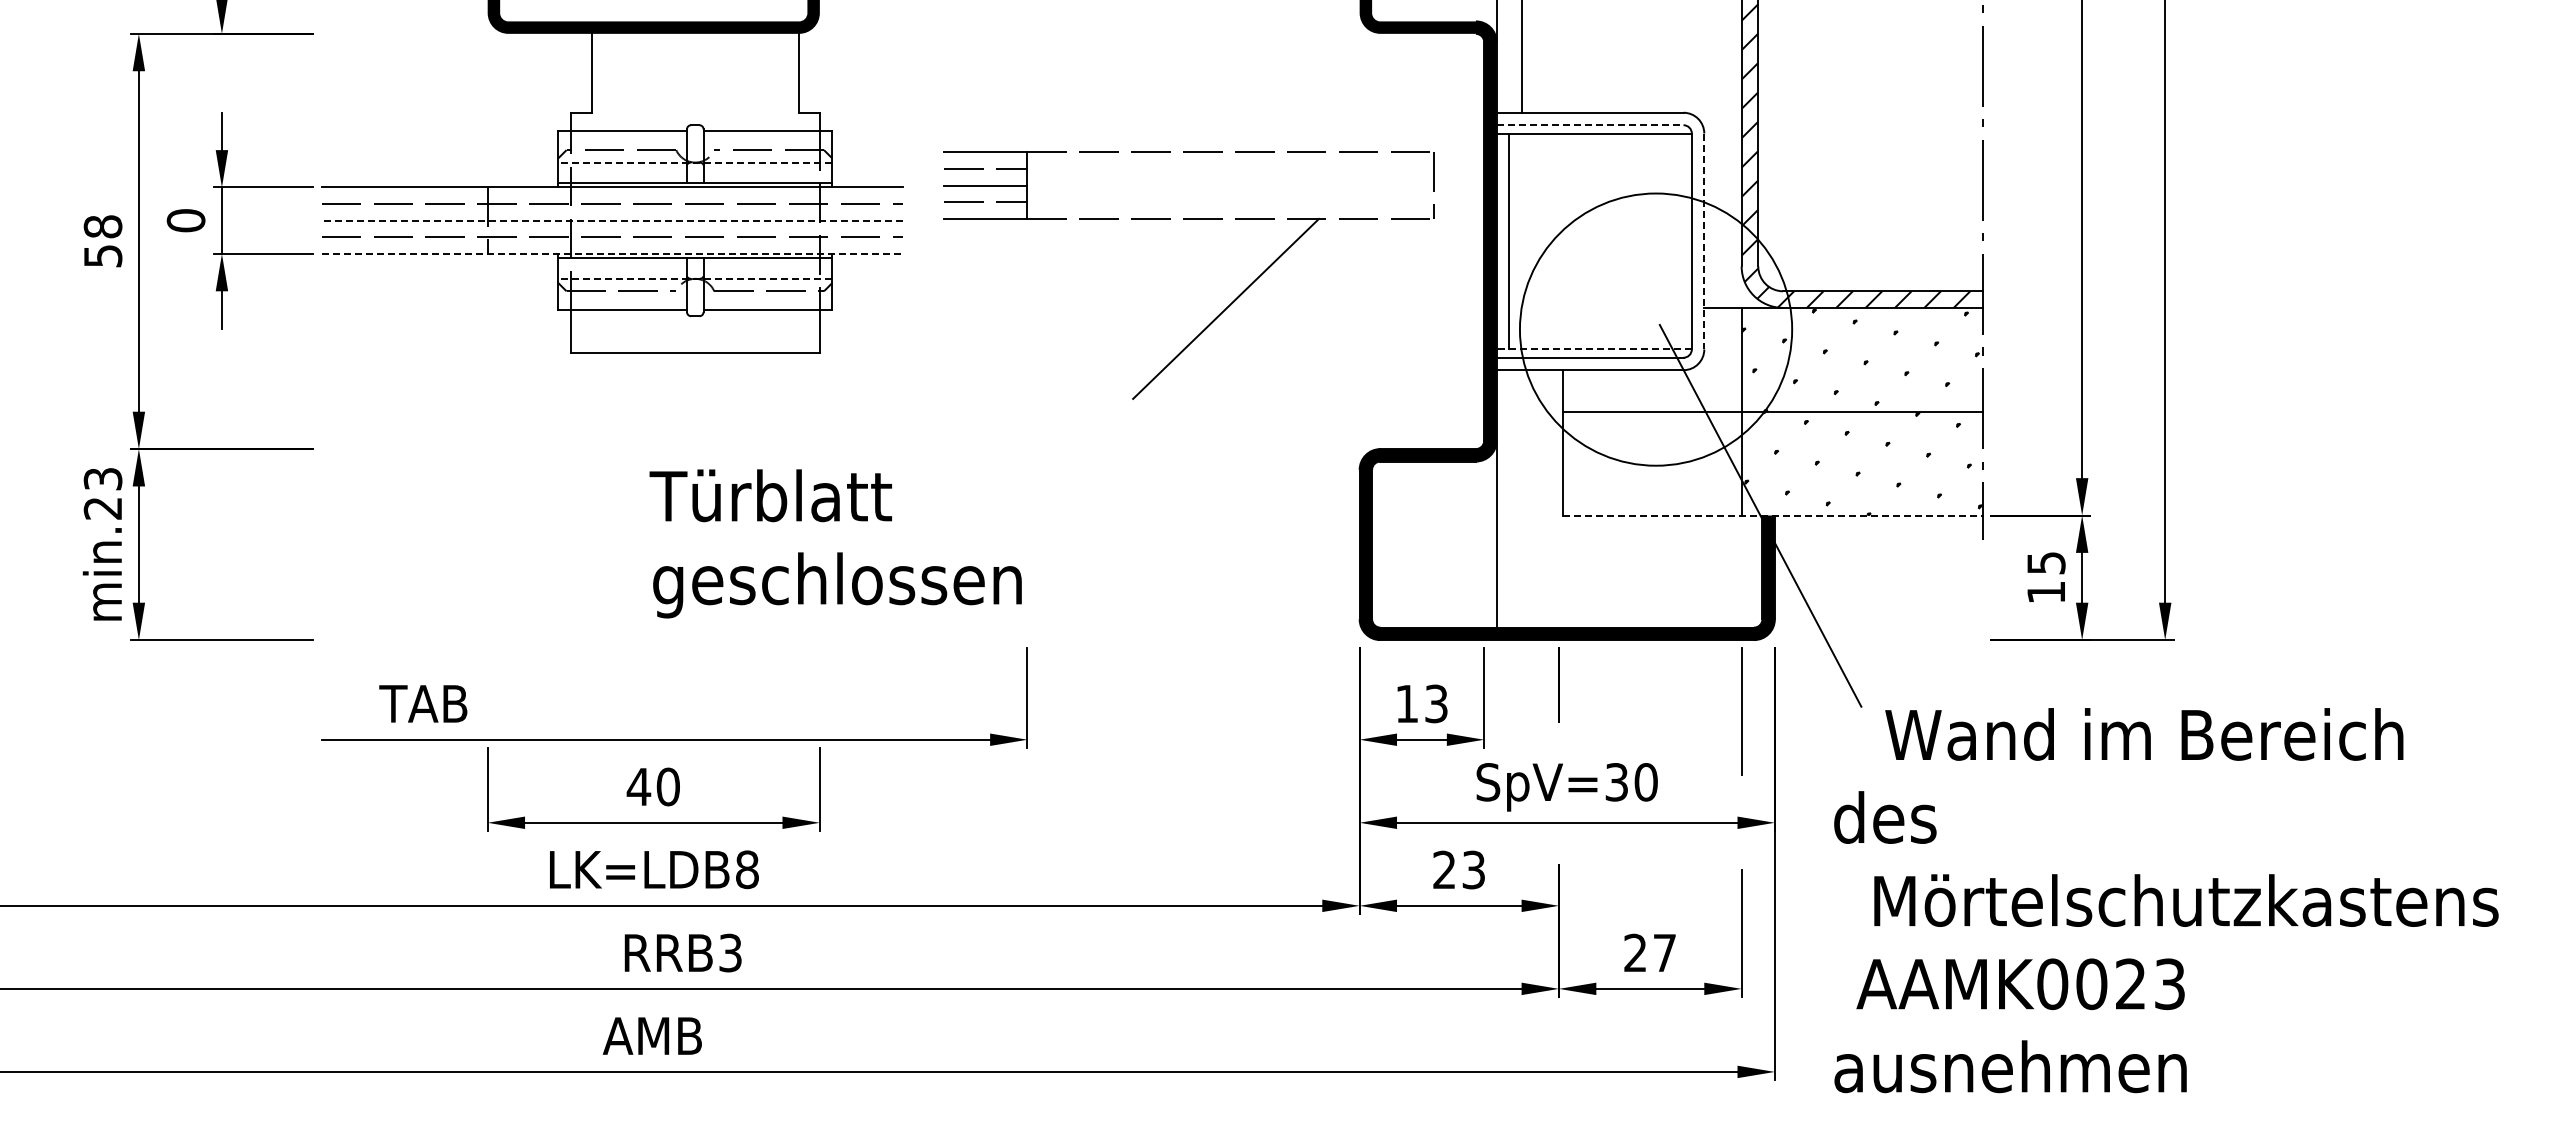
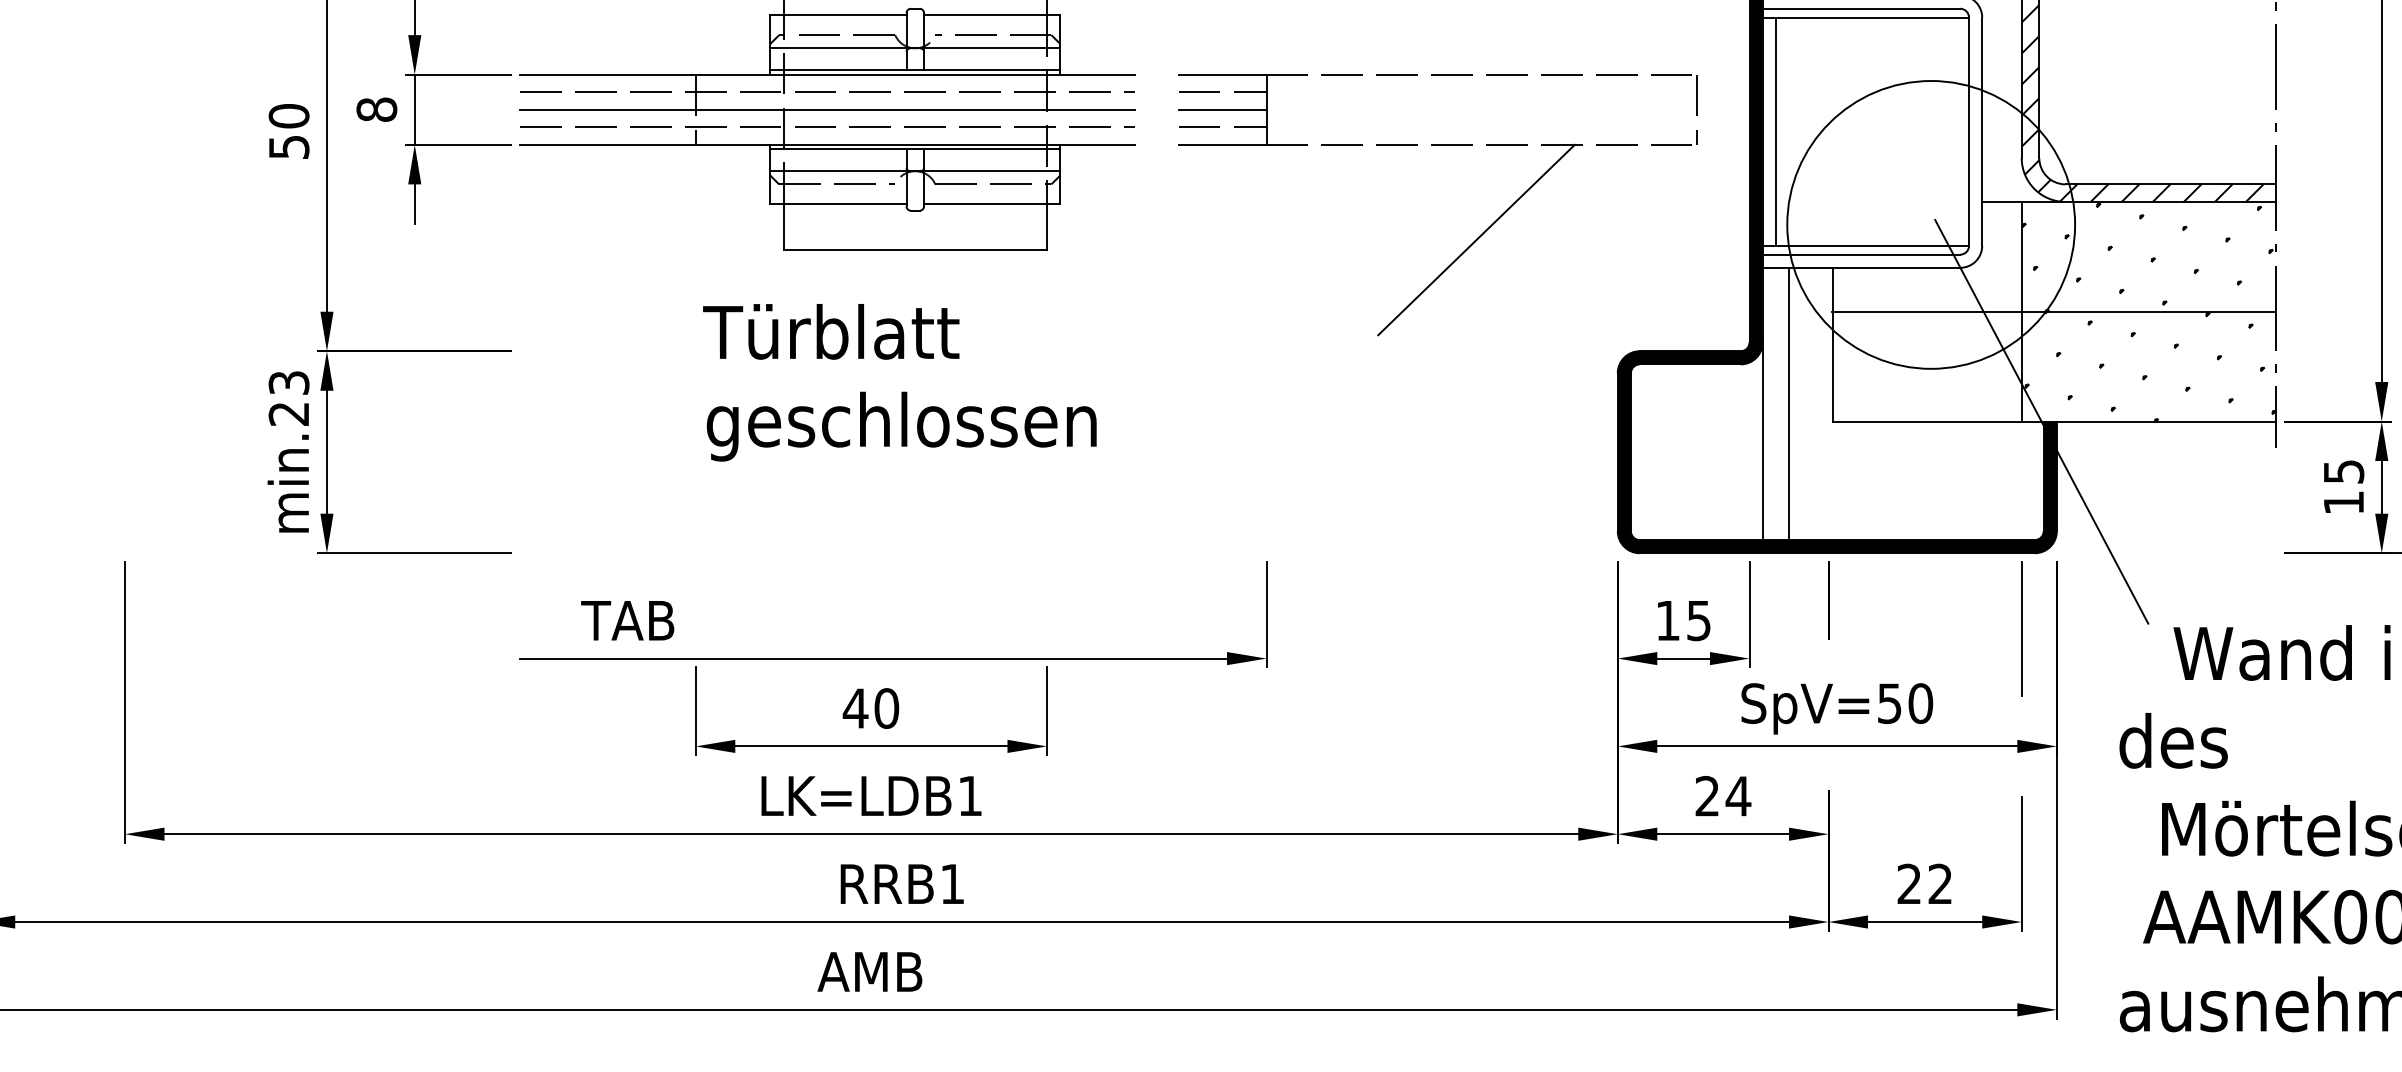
line: (1590, 125) -> (1861, 9), dashed -> solid
line: (694, 162) -> (914, 48), dashed -> solid
text: (186, 220) -> (377, 109), 0 -> 8
line: (612, 220) -> (827, 109), dashed -> solid
text: (103, 226) -> (289, 115), 58 -> 50
line: (1704, 241) -> (1982, 131), dashed -> solid
line: (612, 253) -> (827, 144), dashed -> solid
line: (694, 278) -> (914, 170), dashed -> solid
part: (1220, 312) -> (1470, 243), moved
line: (1594, 349) -> (1866, 245), dashed -> solid
line: (1521, 498) -> (1788, 403), added
line: (1772, 515) -> (2054, 421), dashed -> solid
text: (835, 543) -> (899, 382), moved
text: (1436, 703) -> (1699, 620), 13 -> 15
text: (1616, 781) -> (1889, 702), SpV=30 -> SpV=50
text: (747, 869) -> (970, 795), LK=LDB8 -> LK=LDB1
text: (1473, 869) -> (1738, 795), 23 -> 24
text: (730, 952) -> (952, 883), RRB3 -> RRB1
text: (1664, 952) -> (1940, 883), 27 -> 22

